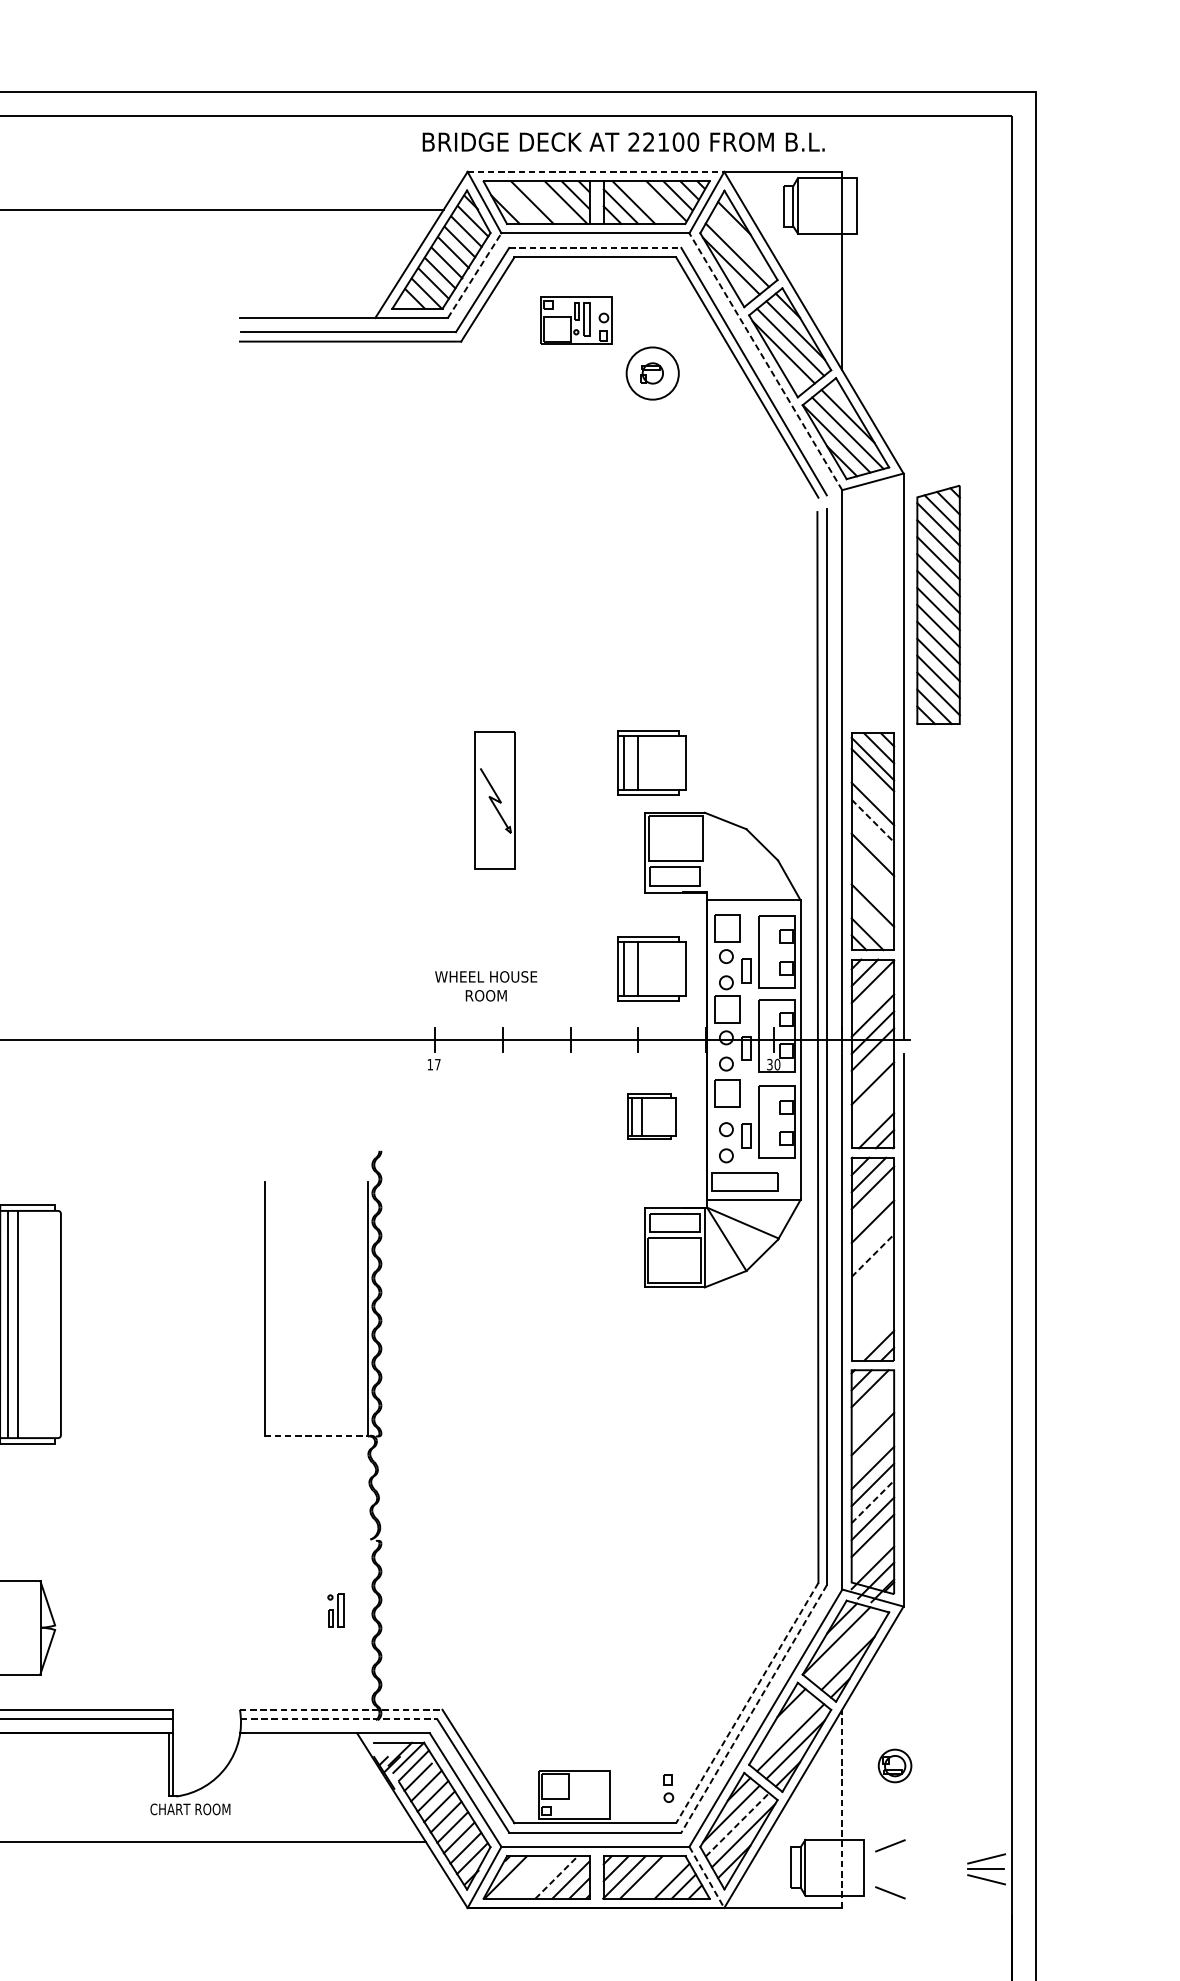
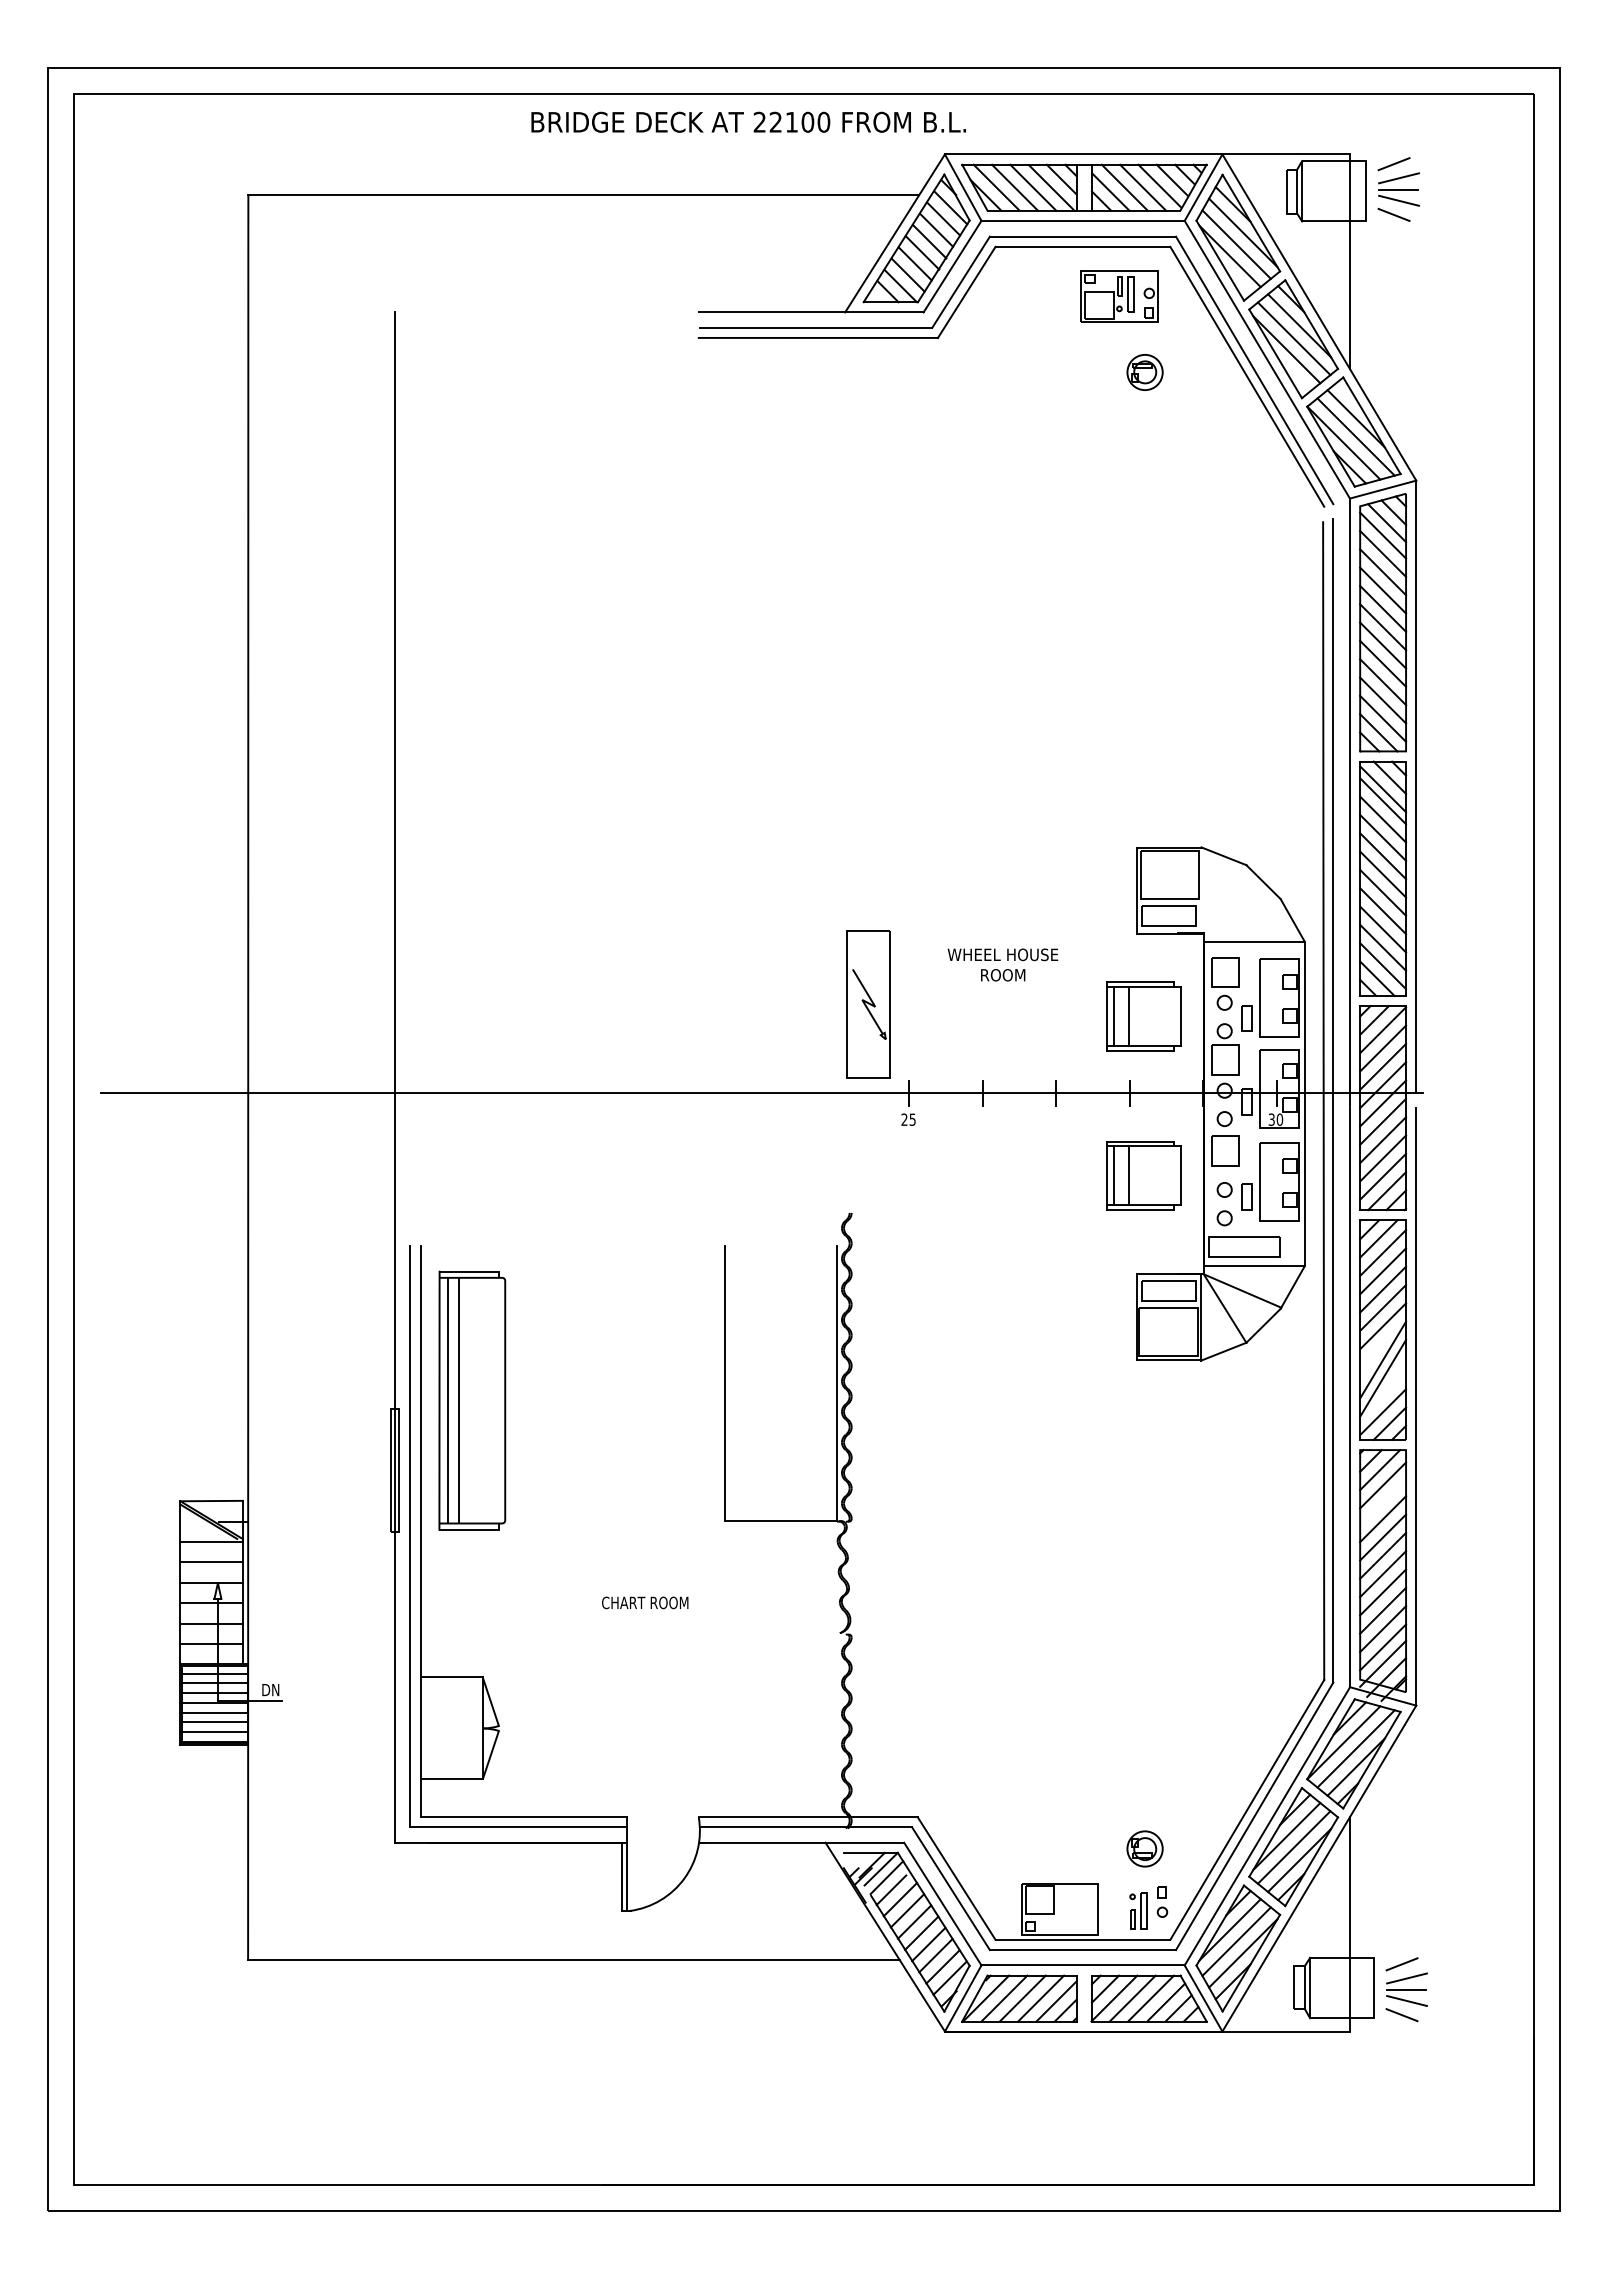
text: (623, 141) -> (748, 121), moved
line: (595, 171) -> (1083, 154), dashed -> solid
line: (882, 181) -> (1393, 164), added
line: (887, 194) -> (1398, 178), added
line: (515, 202) -> (996, 187), added
line: (549, 202) -> (1033, 187), added
line: (651, 202) -> (1143, 187), added
line: (887, 204) -> (1398, 189), added
line: (887, 214) -> (1398, 200), added
line: (882, 227) -> (1393, 214), added
line: (743, 244) -> (1243, 232), added
line: (595, 247) -> (1083, 236), dashed -> solid
line: (474, 275) -> (952, 266), dashed -> solid
part: (576, 320) -> (1119, 296), moved
line: (765, 361) -> (1267, 359), dashed -> solid
circle: (652, 373) -> (1144, 372), size x0.62
part: (938, 604) -> (1383, 622), moved
part: (651, 762) -> (1143, 793), removed
line: (873, 786) -> (1383, 819), added
part: (494, 800) -> (868, 1004), moved
line: (873, 821) -> (1383, 856), dashed -> solid
line: (873, 837) -> (1383, 874), added
line: (873, 872) -> (1383, 911), added
line: (873, 888) -> (1383, 929), added
line: (873, 922) -> (1383, 966), added
text: (485, 985) -> (1002, 964), moved
line: (873, 998) -> (1383, 1048), added
text: (433, 1064) -> (908, 1119), 17 -> 25
line: (873, 1066) -> (1383, 1121), added
line: (873, 1100) -> (1383, 1158), added
part: (651, 1116) -> (1143, 1175), size x1.43
line: (873, 1117) -> (1383, 1176), added
line: (873, 1205) -> (1383, 1271), added
line: (873, 1238) -> (1383, 1307), added
line: (873, 1254) -> (1383, 1325), dashed -> solid
line: (873, 1286) -> (1383, 1359), added
line: (873, 1303) -> (1383, 1377), added
line: (873, 1335) -> (1383, 1412), added
line: (873, 1402) -> (1383, 1485), added
line: (316, 1435) -> (781, 1520), dashed -> solid
line: (873, 1451) -> (1383, 1537), added
line: (873, 1501) -> (1383, 1592), dashed -> solid
line: (873, 1552) -> (1383, 1647), added
part: (335, 1610) -> (1138, 1910), moved
line: (847, 1646) -> (1355, 1748), added
line: (747, 1702) -> (1247, 1809), dashed -> solid
line: (753, 1709) -> (1254, 1816), dashed -> solid
line: (341, 1710) -> (808, 1817), dashed -> solid
line: (339, 1719) -> (806, 1827), dashed -> solid
line: (783, 1727) -> (1286, 1836), added
part: (894, 1765) -> (1144, 1848), moved
line: (841, 1808) -> (1349, 1923), dashed -> solid
text: (190, 1809) -> (645, 1602), moved
line: (738, 1824) -> (1237, 1941), dashed -> solid
part: (986, 1869) -> (1406, 1989), moved
line: (522, 1877) -> (1004, 1998), added
line: (539, 1877) -> (1022, 1998), added
line: (556, 1877) -> (1041, 1998), dashed -> solid
line: (658, 1877) -> (1151, 1998), added
line: (706, 1877) -> (1203, 1998), dashed -> solid

